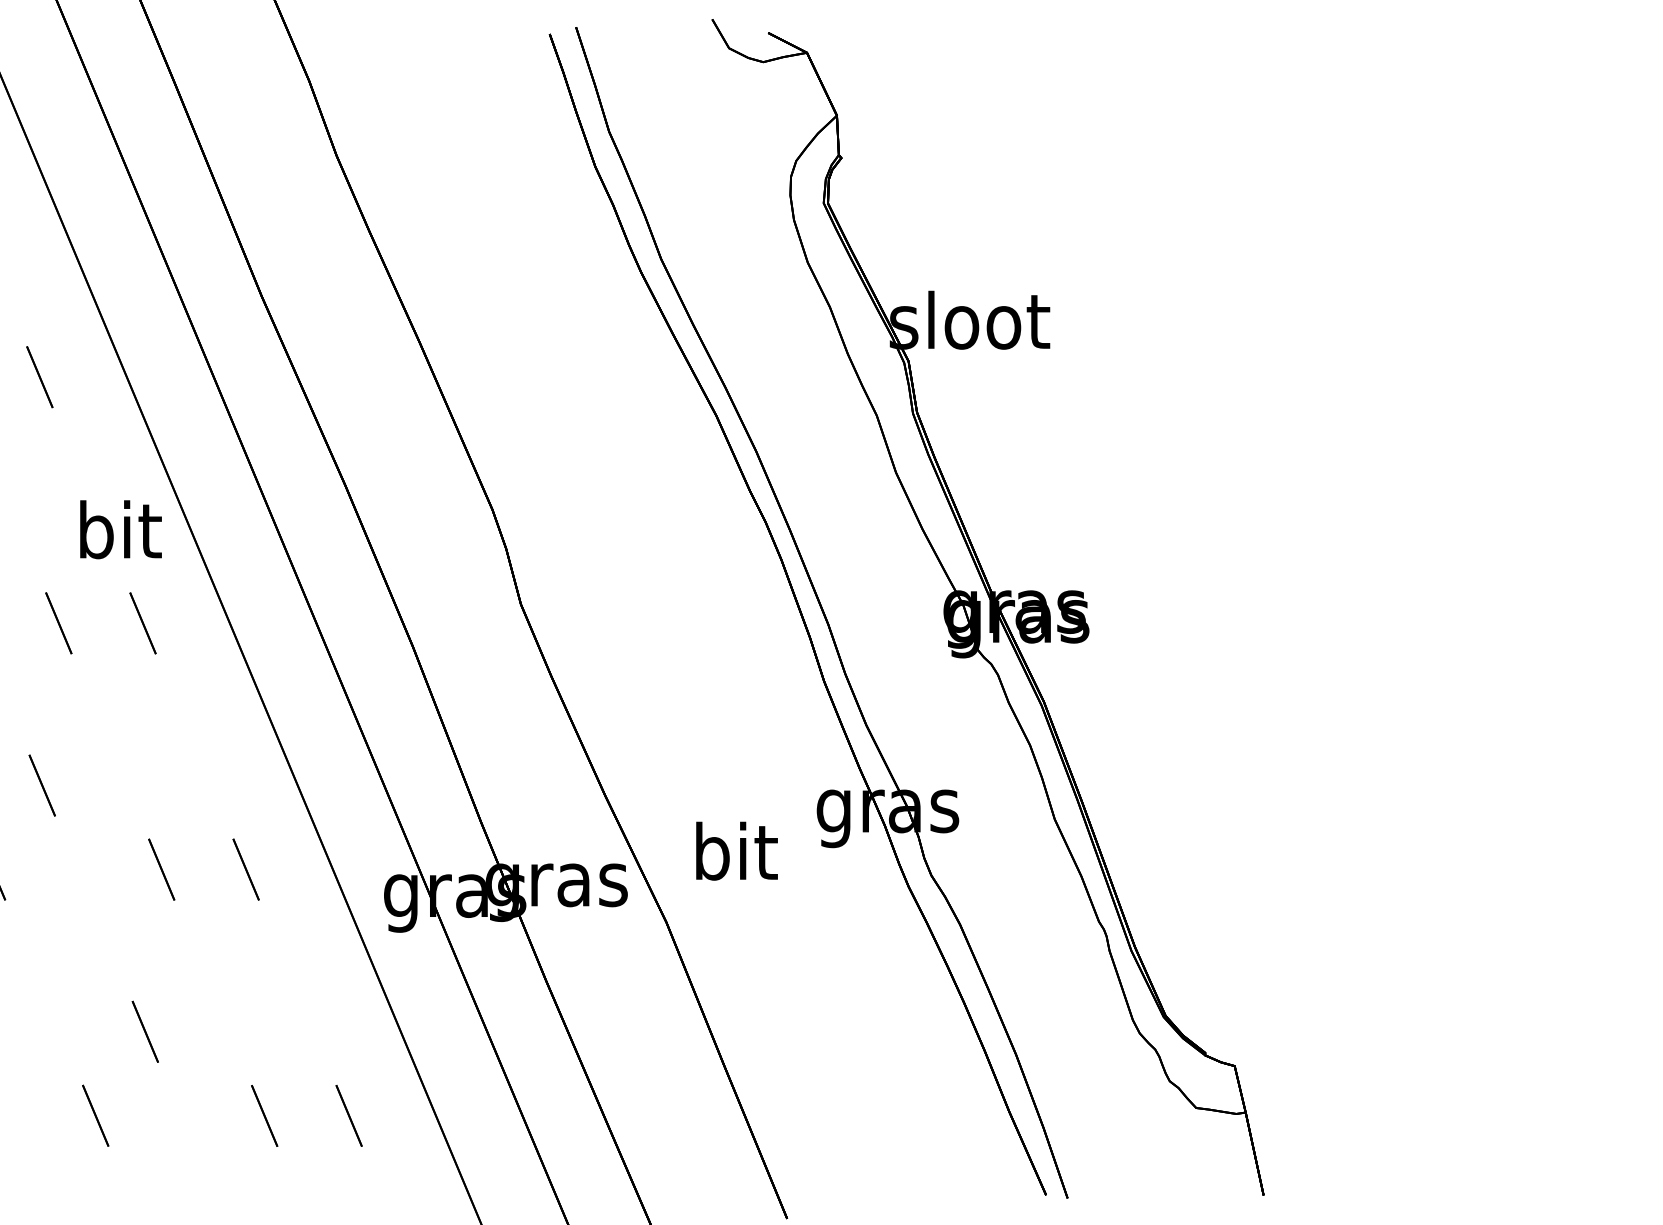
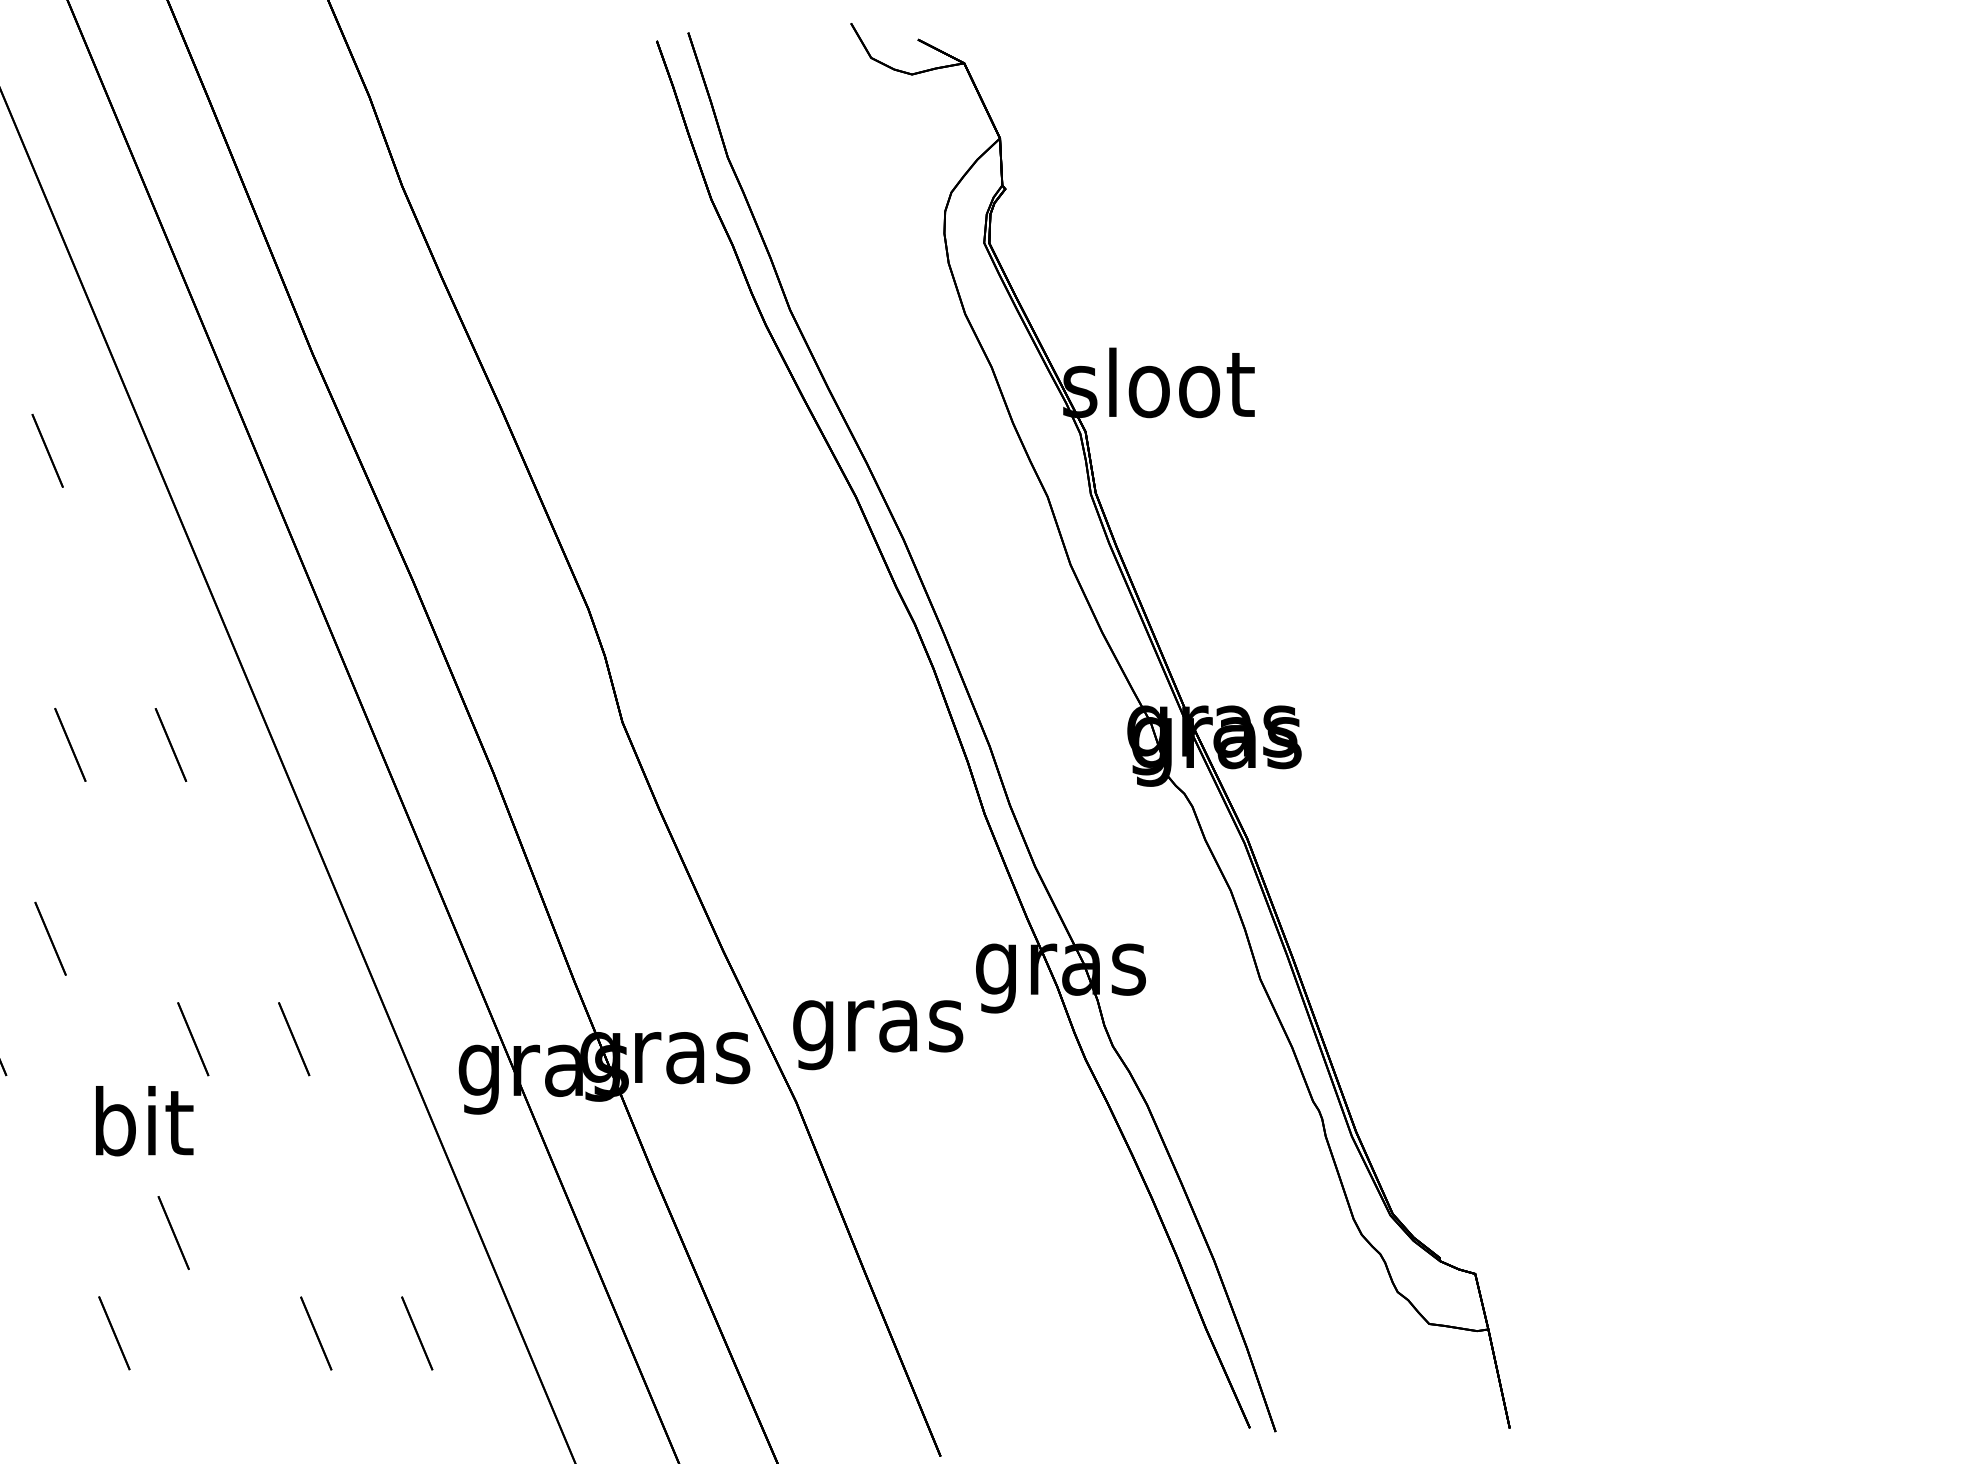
text: (120, 530) -> (144, 1121), moved
text: (735, 858) -> (878, 1026), bit -> gras

